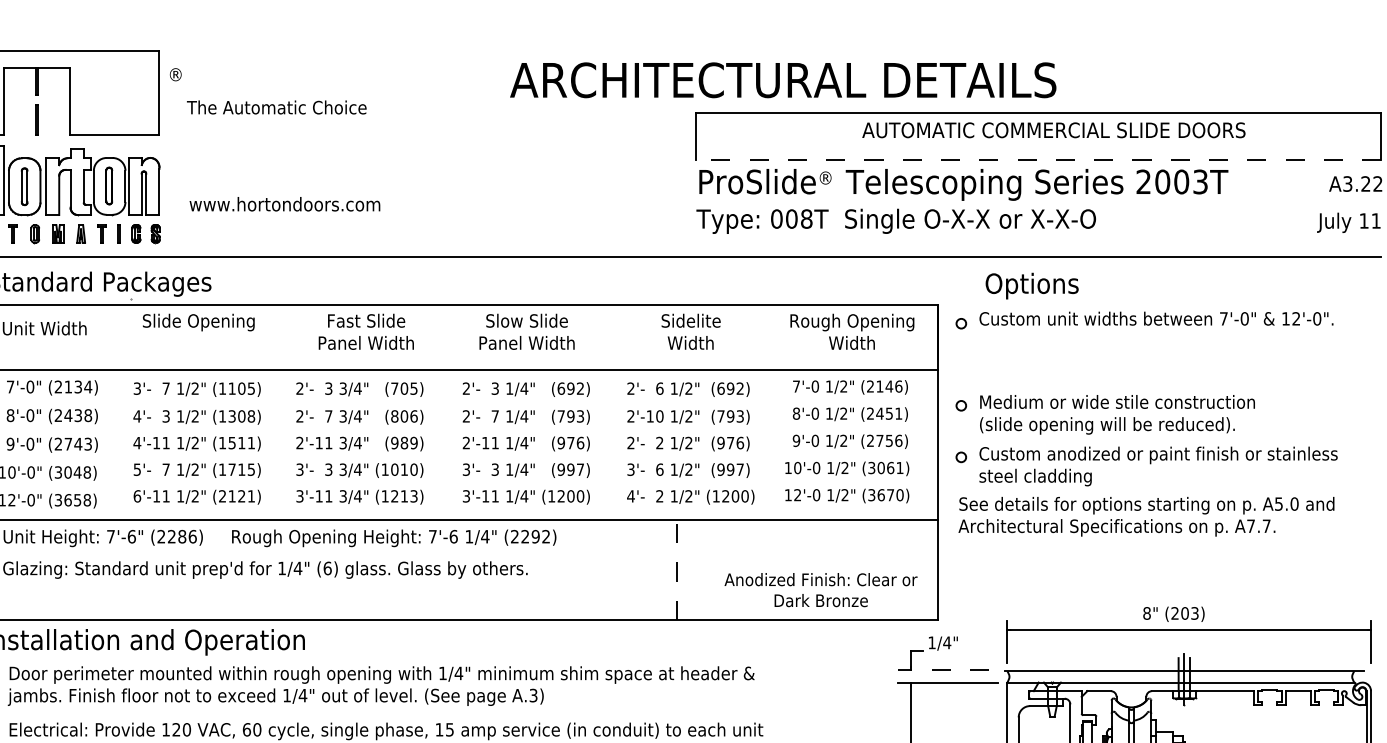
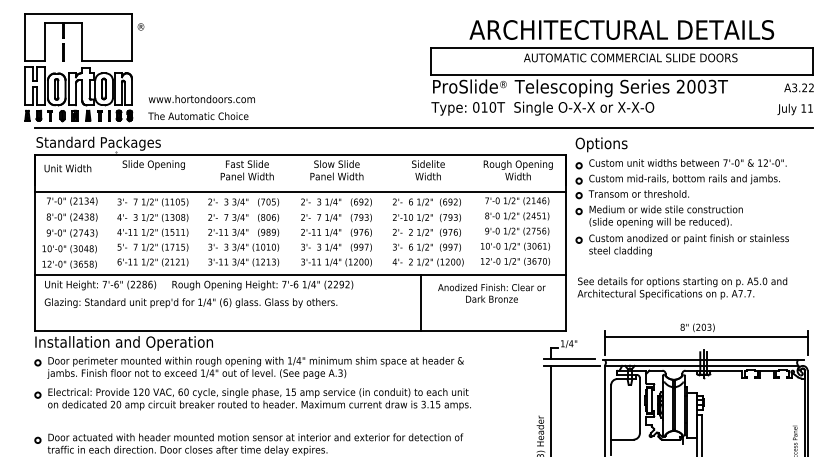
text: (782, 79) -> (621, 29), moved
text: (277, 106) -> (198, 115), moved
line: (1039, 160) -> (622, 74), dashed -> solid
text: (798, 219) -> (488, 107), 008T -> 010T
text: (1031, 285) -> (601, 144), moved
part: (1137, 360) -> (677, 186), added
text: (1146, 516) -> (682, 288), moved
line: (676, 570) -> (420, 303), dashed -> solid
text: (820, 588) -> (491, 292), moved
line: (942, 669) -> (568, 358), dashed -> solid

